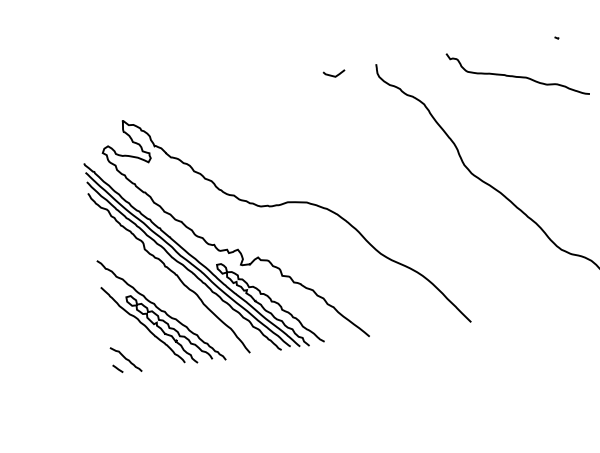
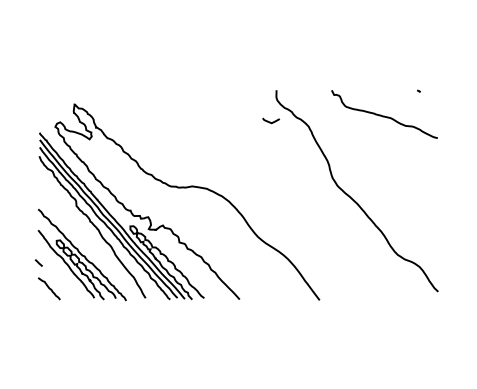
curve: (333, 74) -> (270, 121), moved
line: (117, 368) -> (38, 262), moved

